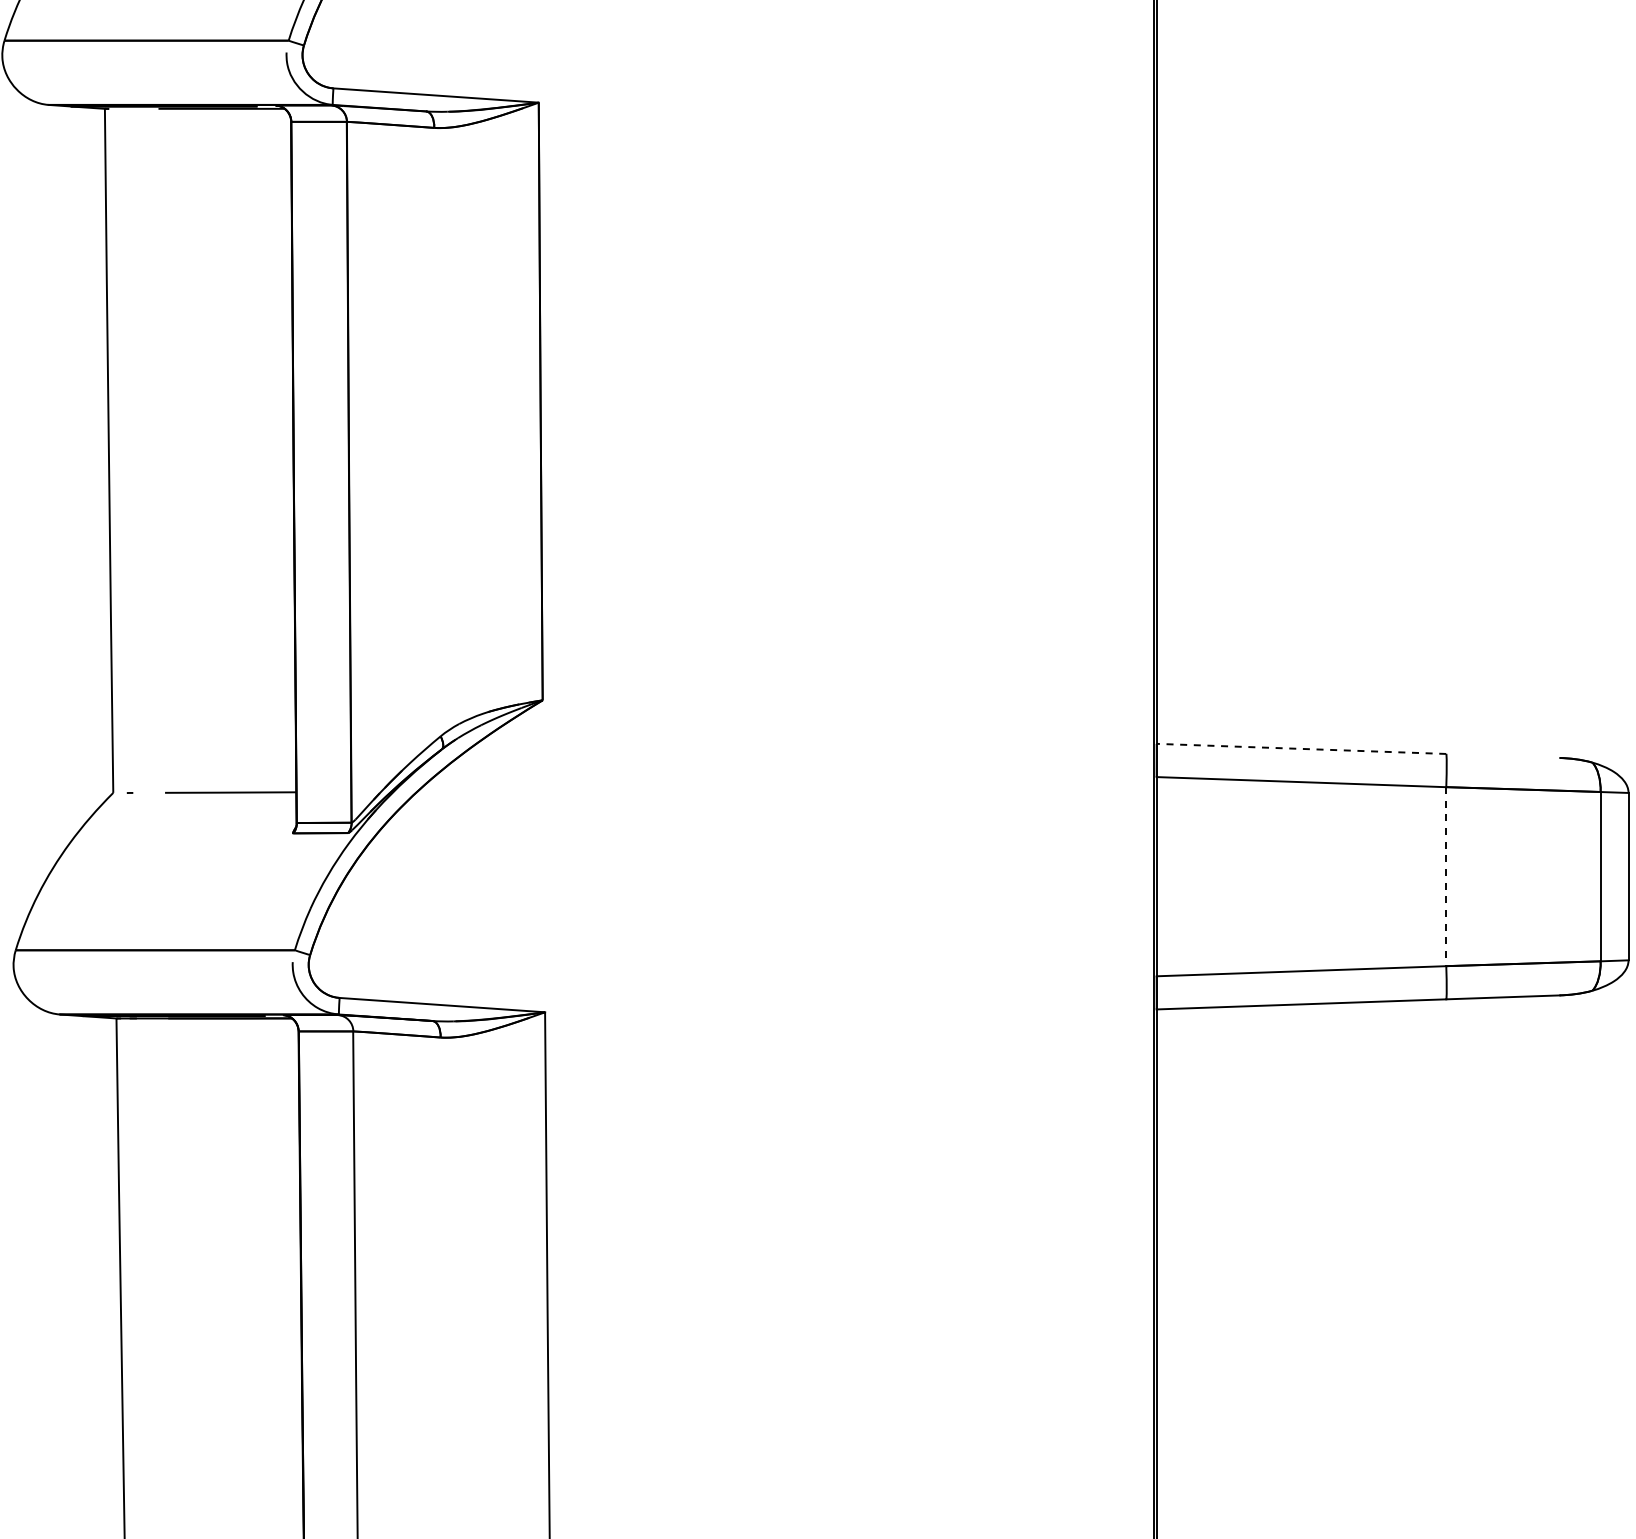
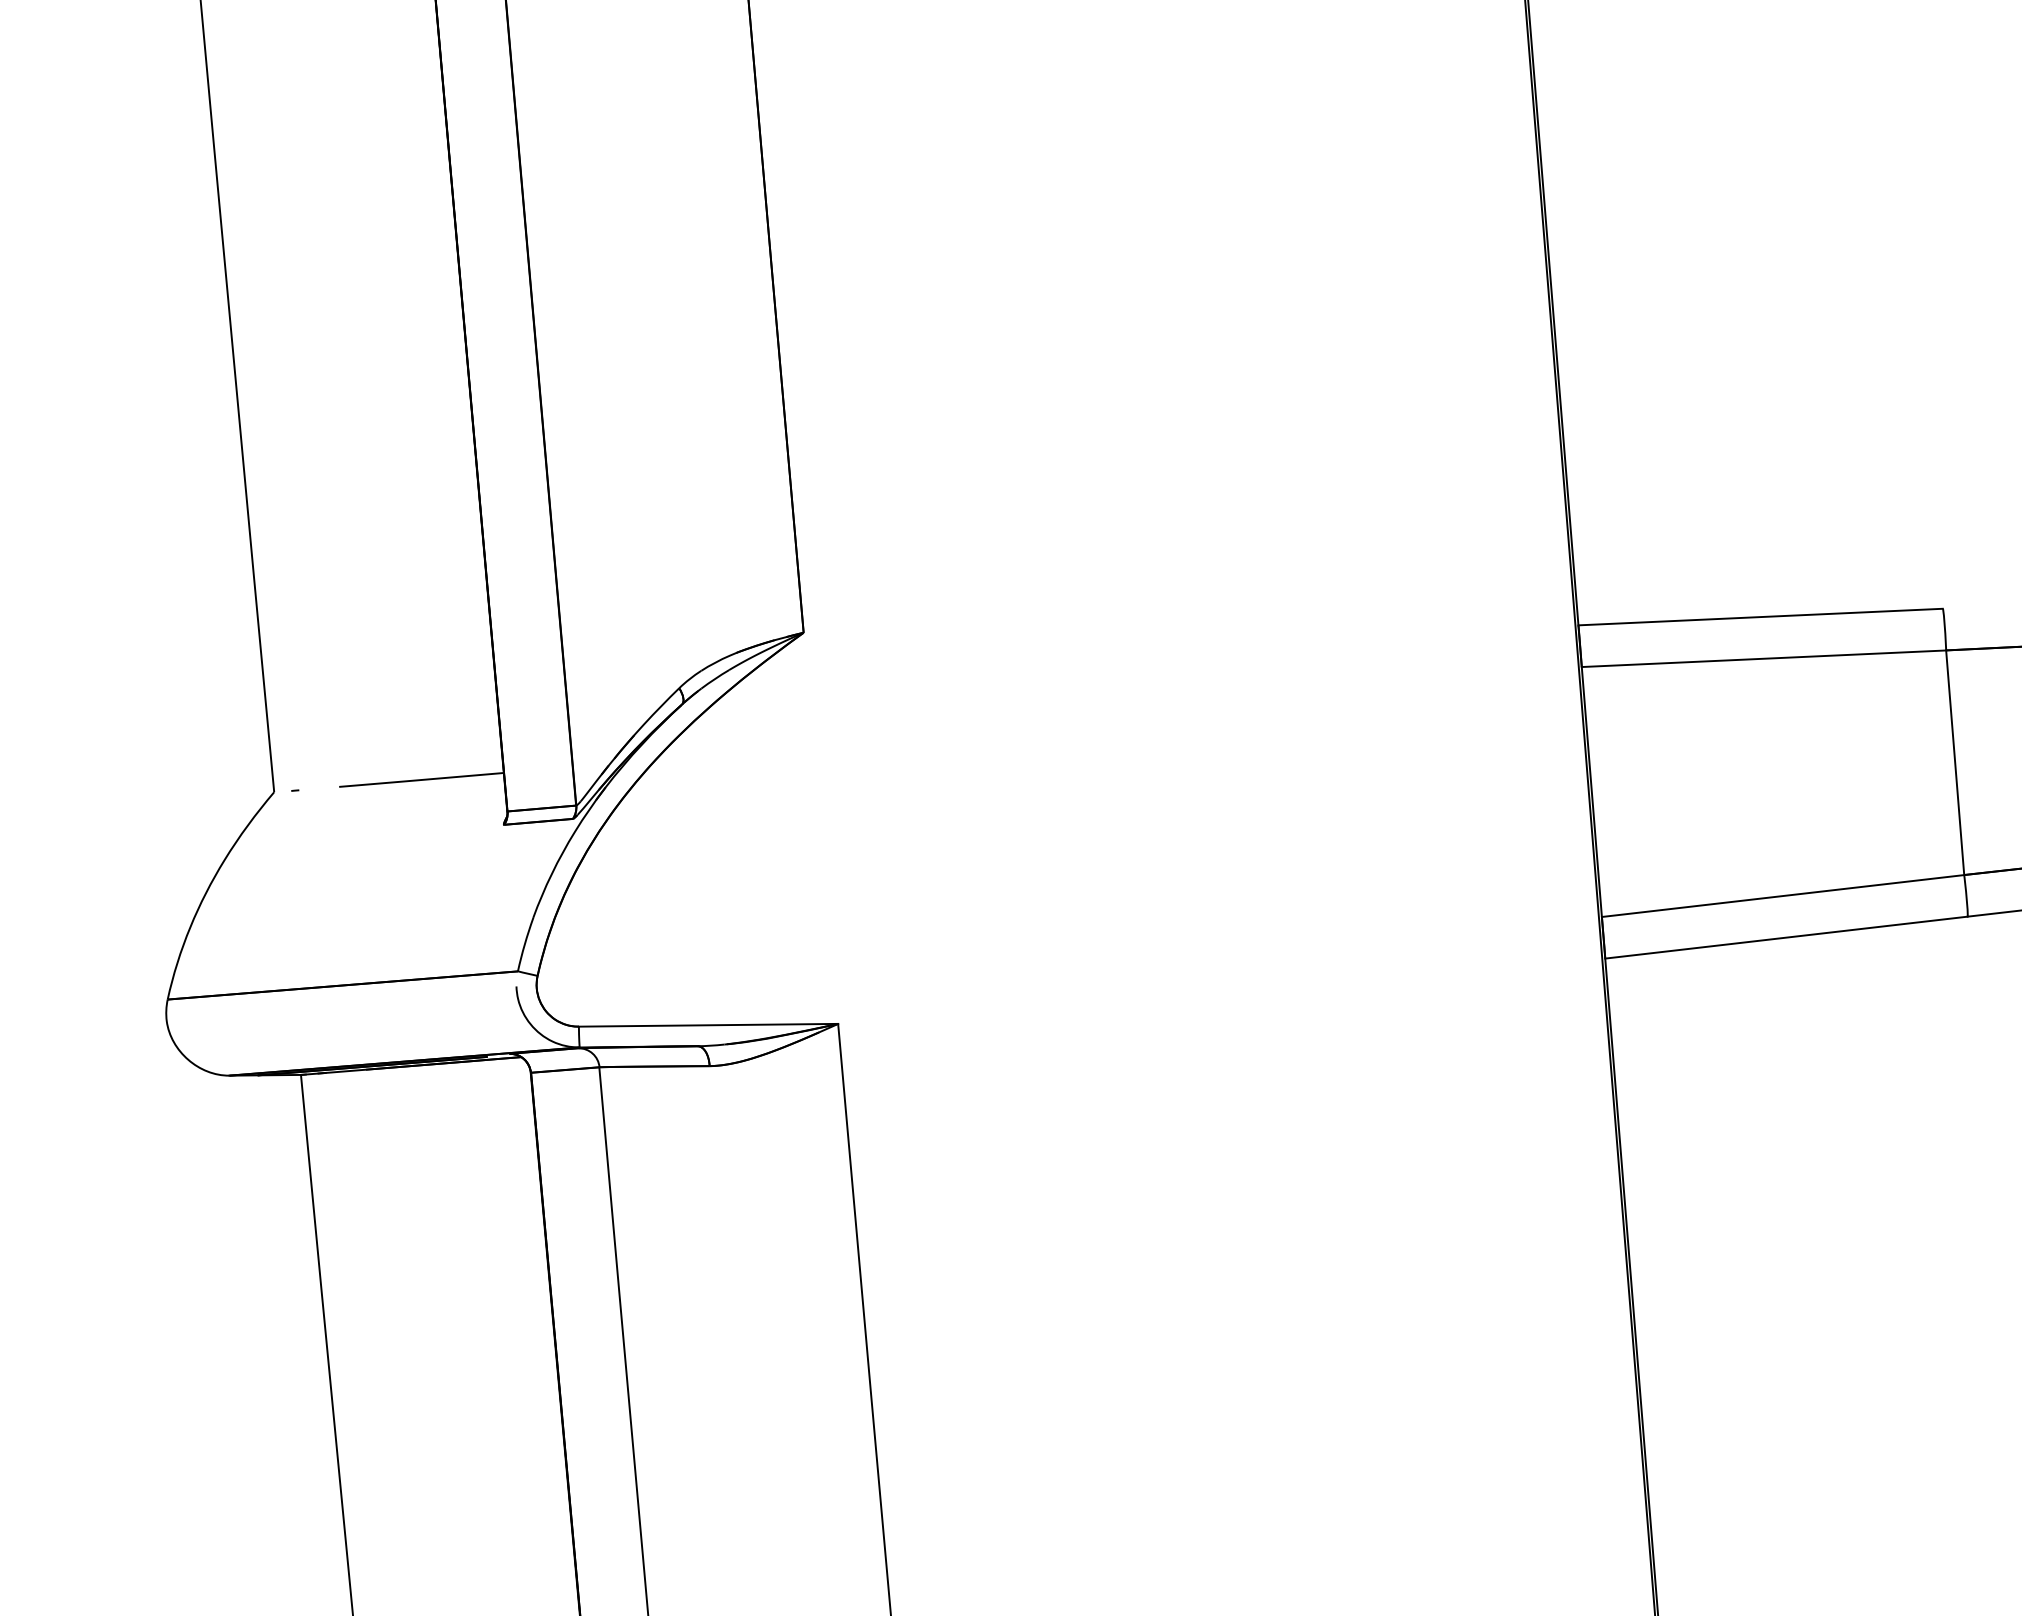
line: (1301, 748) -> (1760, 616), dashed -> solid
line: (1446, 876) -> (1955, 762), dashed -> solid

